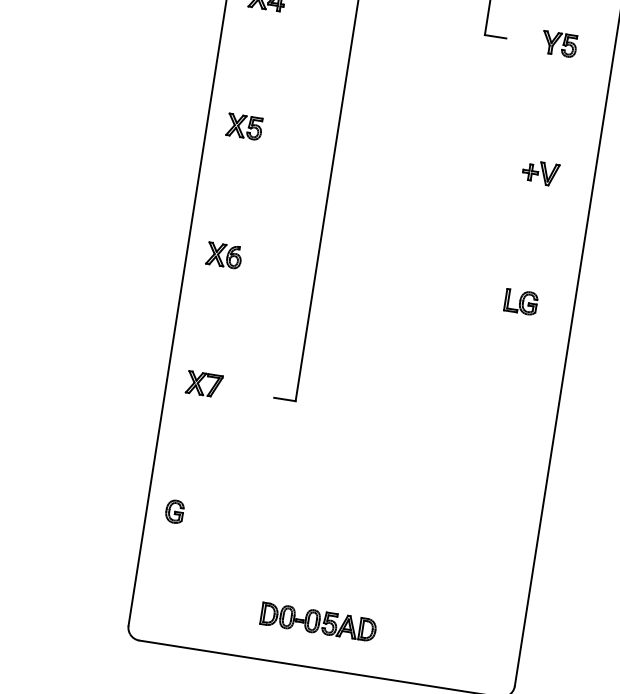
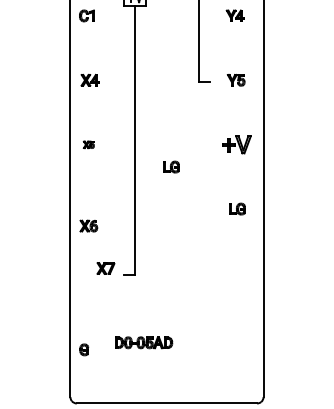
part: (243, 126) -> (88, 144), size x0.6
part: (539, 172) -> (236, 144), size x1.6
part: (402, 196) -> (171, 166), added
part: (223, 254) -> (88, 225), moved
part: (203, 384) -> (105, 268), moved
part: (175, 511) -> (84, 349), moved
part: (319, 621) -> (144, 342), moved

